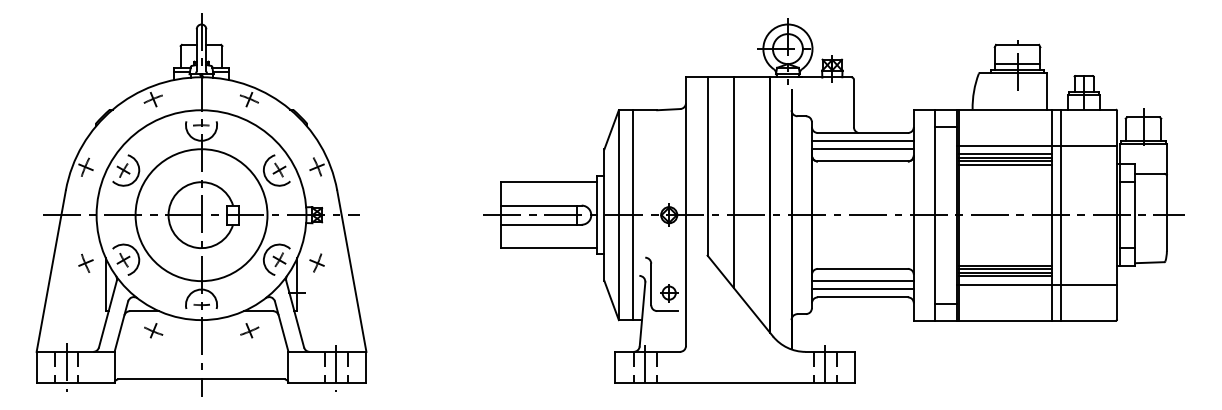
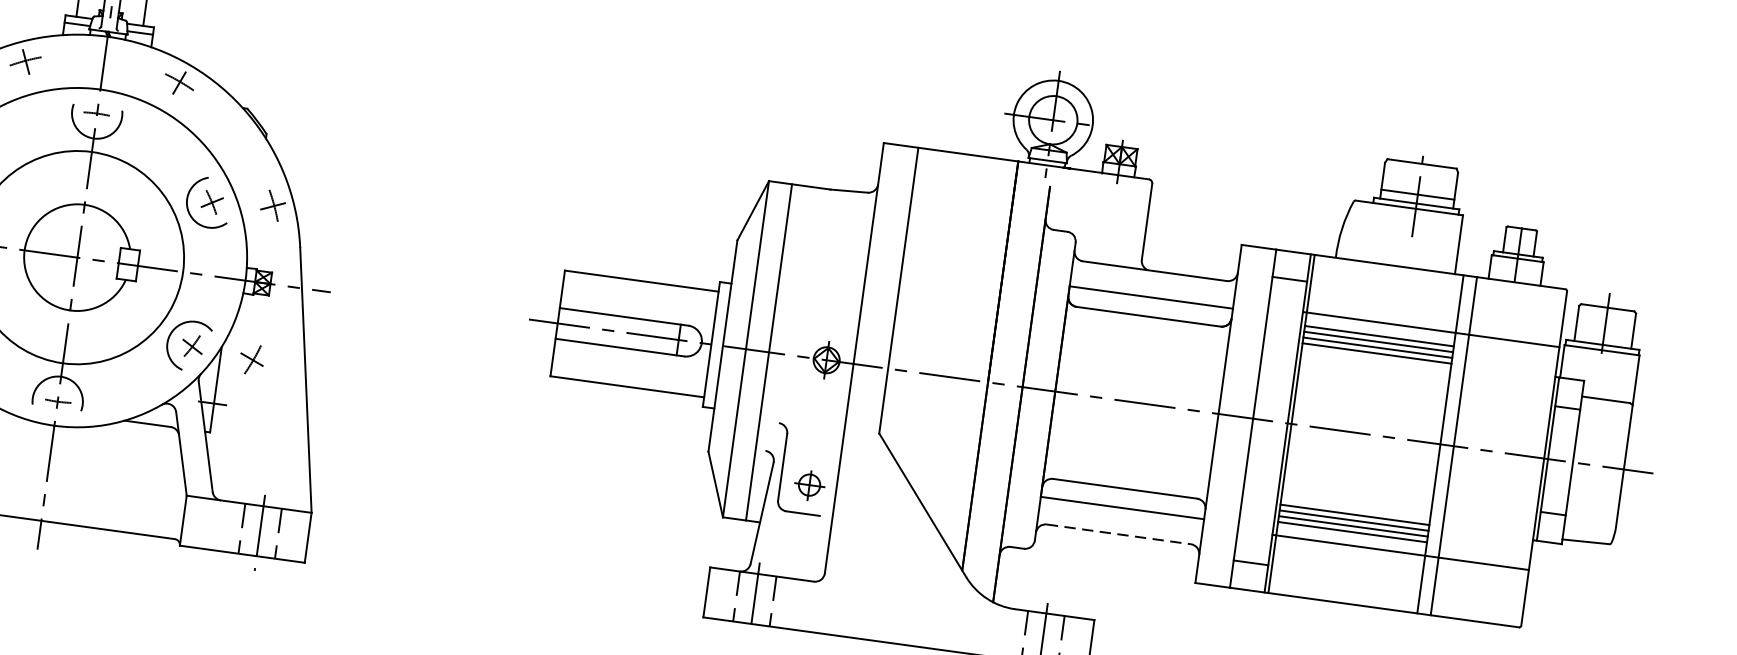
line: (862, 140) -> (1152, 283), removed
line: (733, 182) -> (936, 322), removed
line: (862, 289) -> (1119, 521), removed
line: (862, 297) -> (1118, 534), solid -> dashed
part: (249, 330) -> (128, 452), removed

